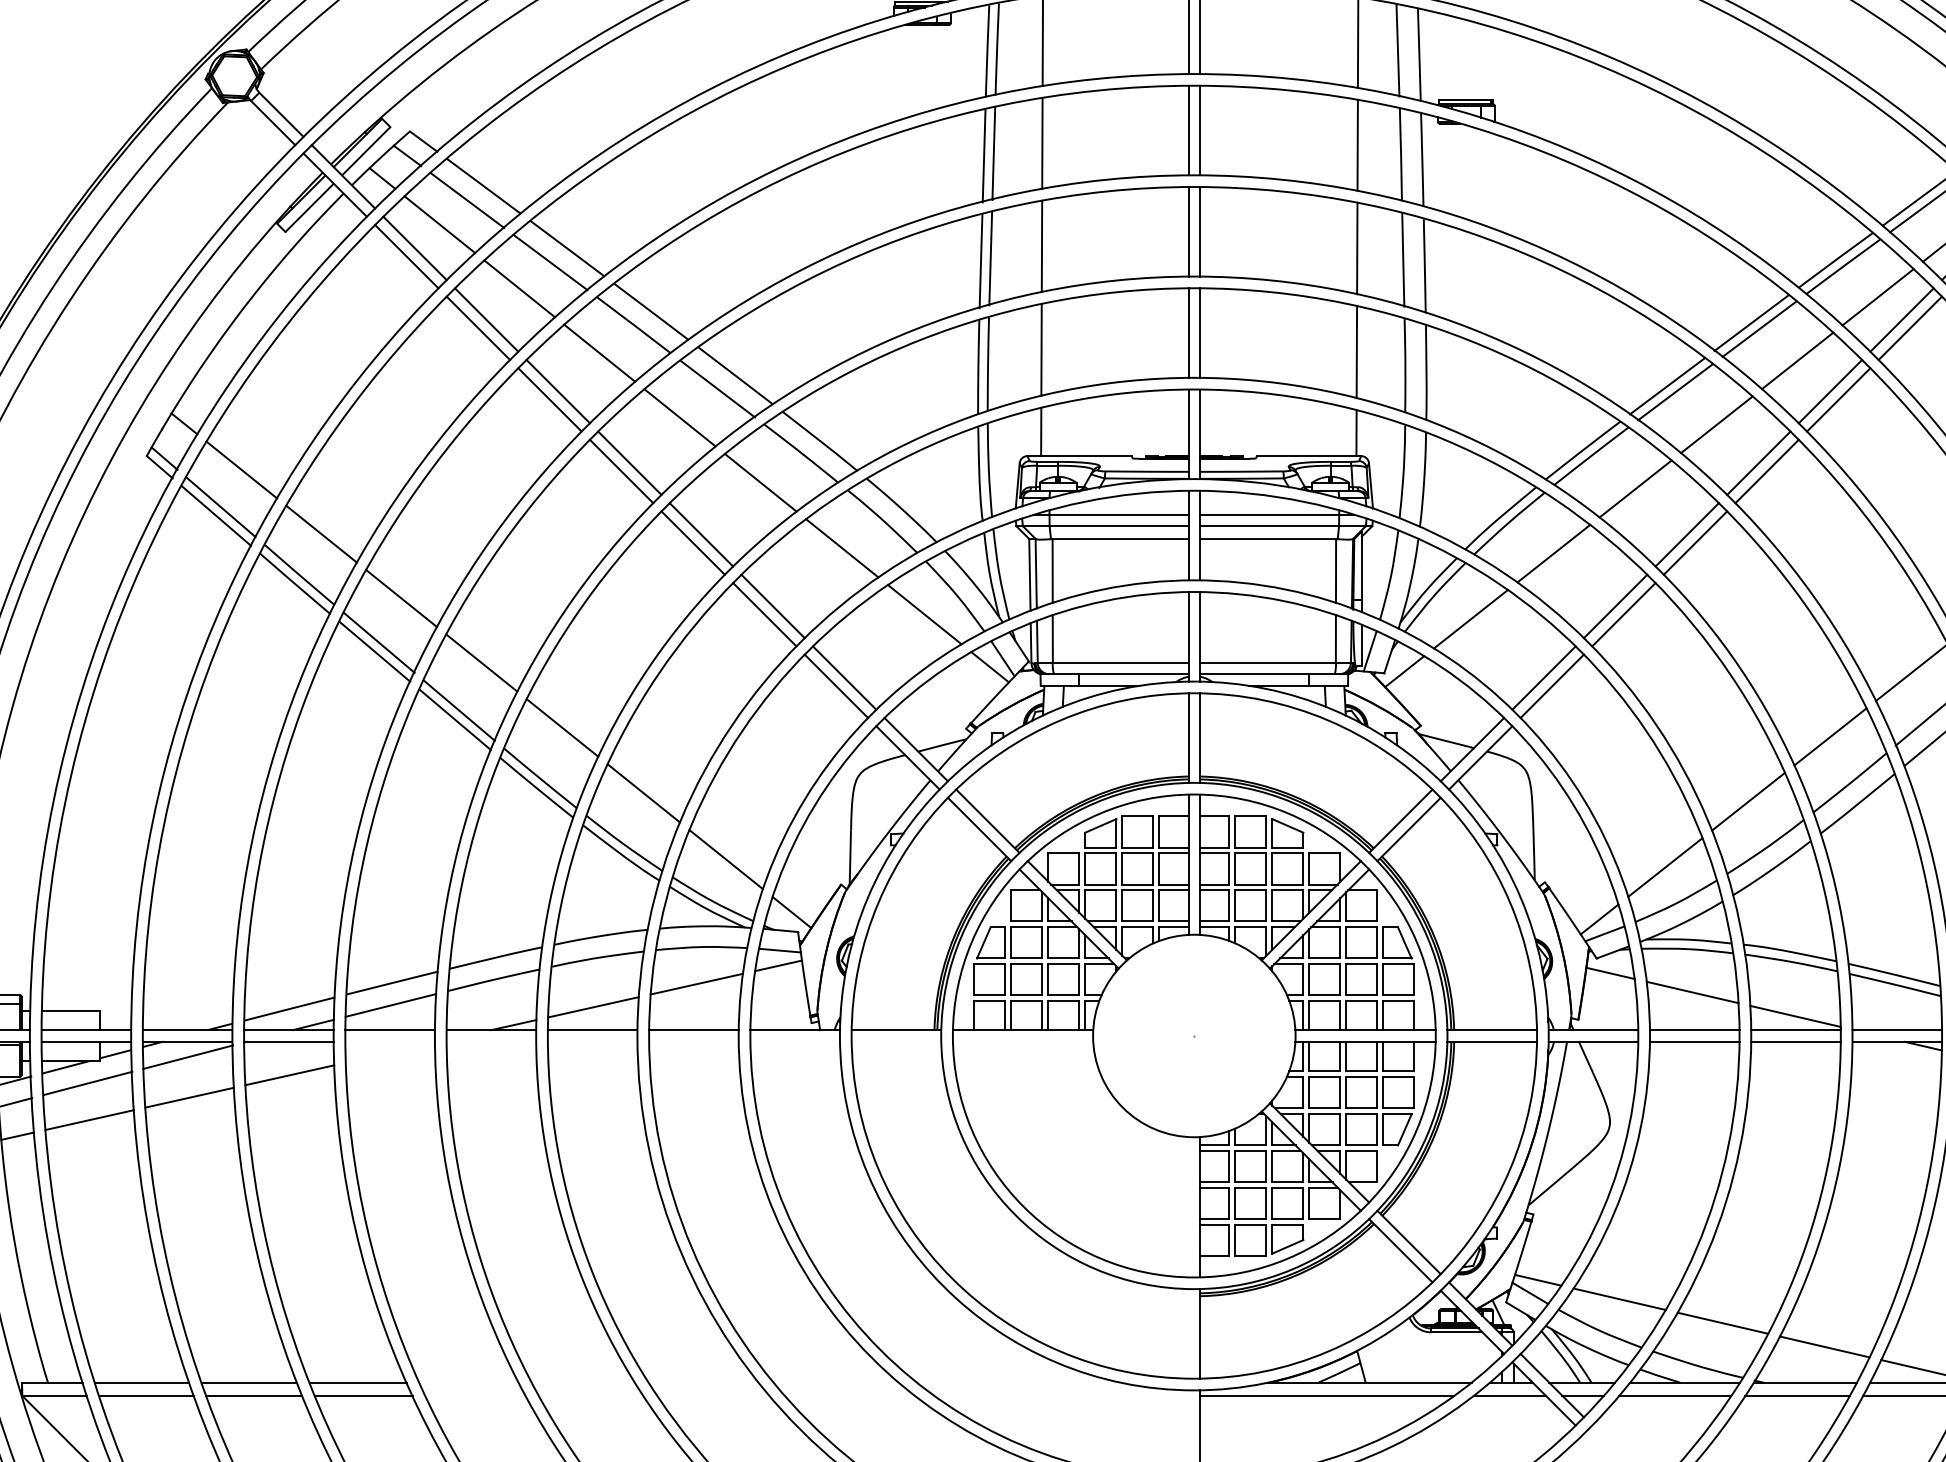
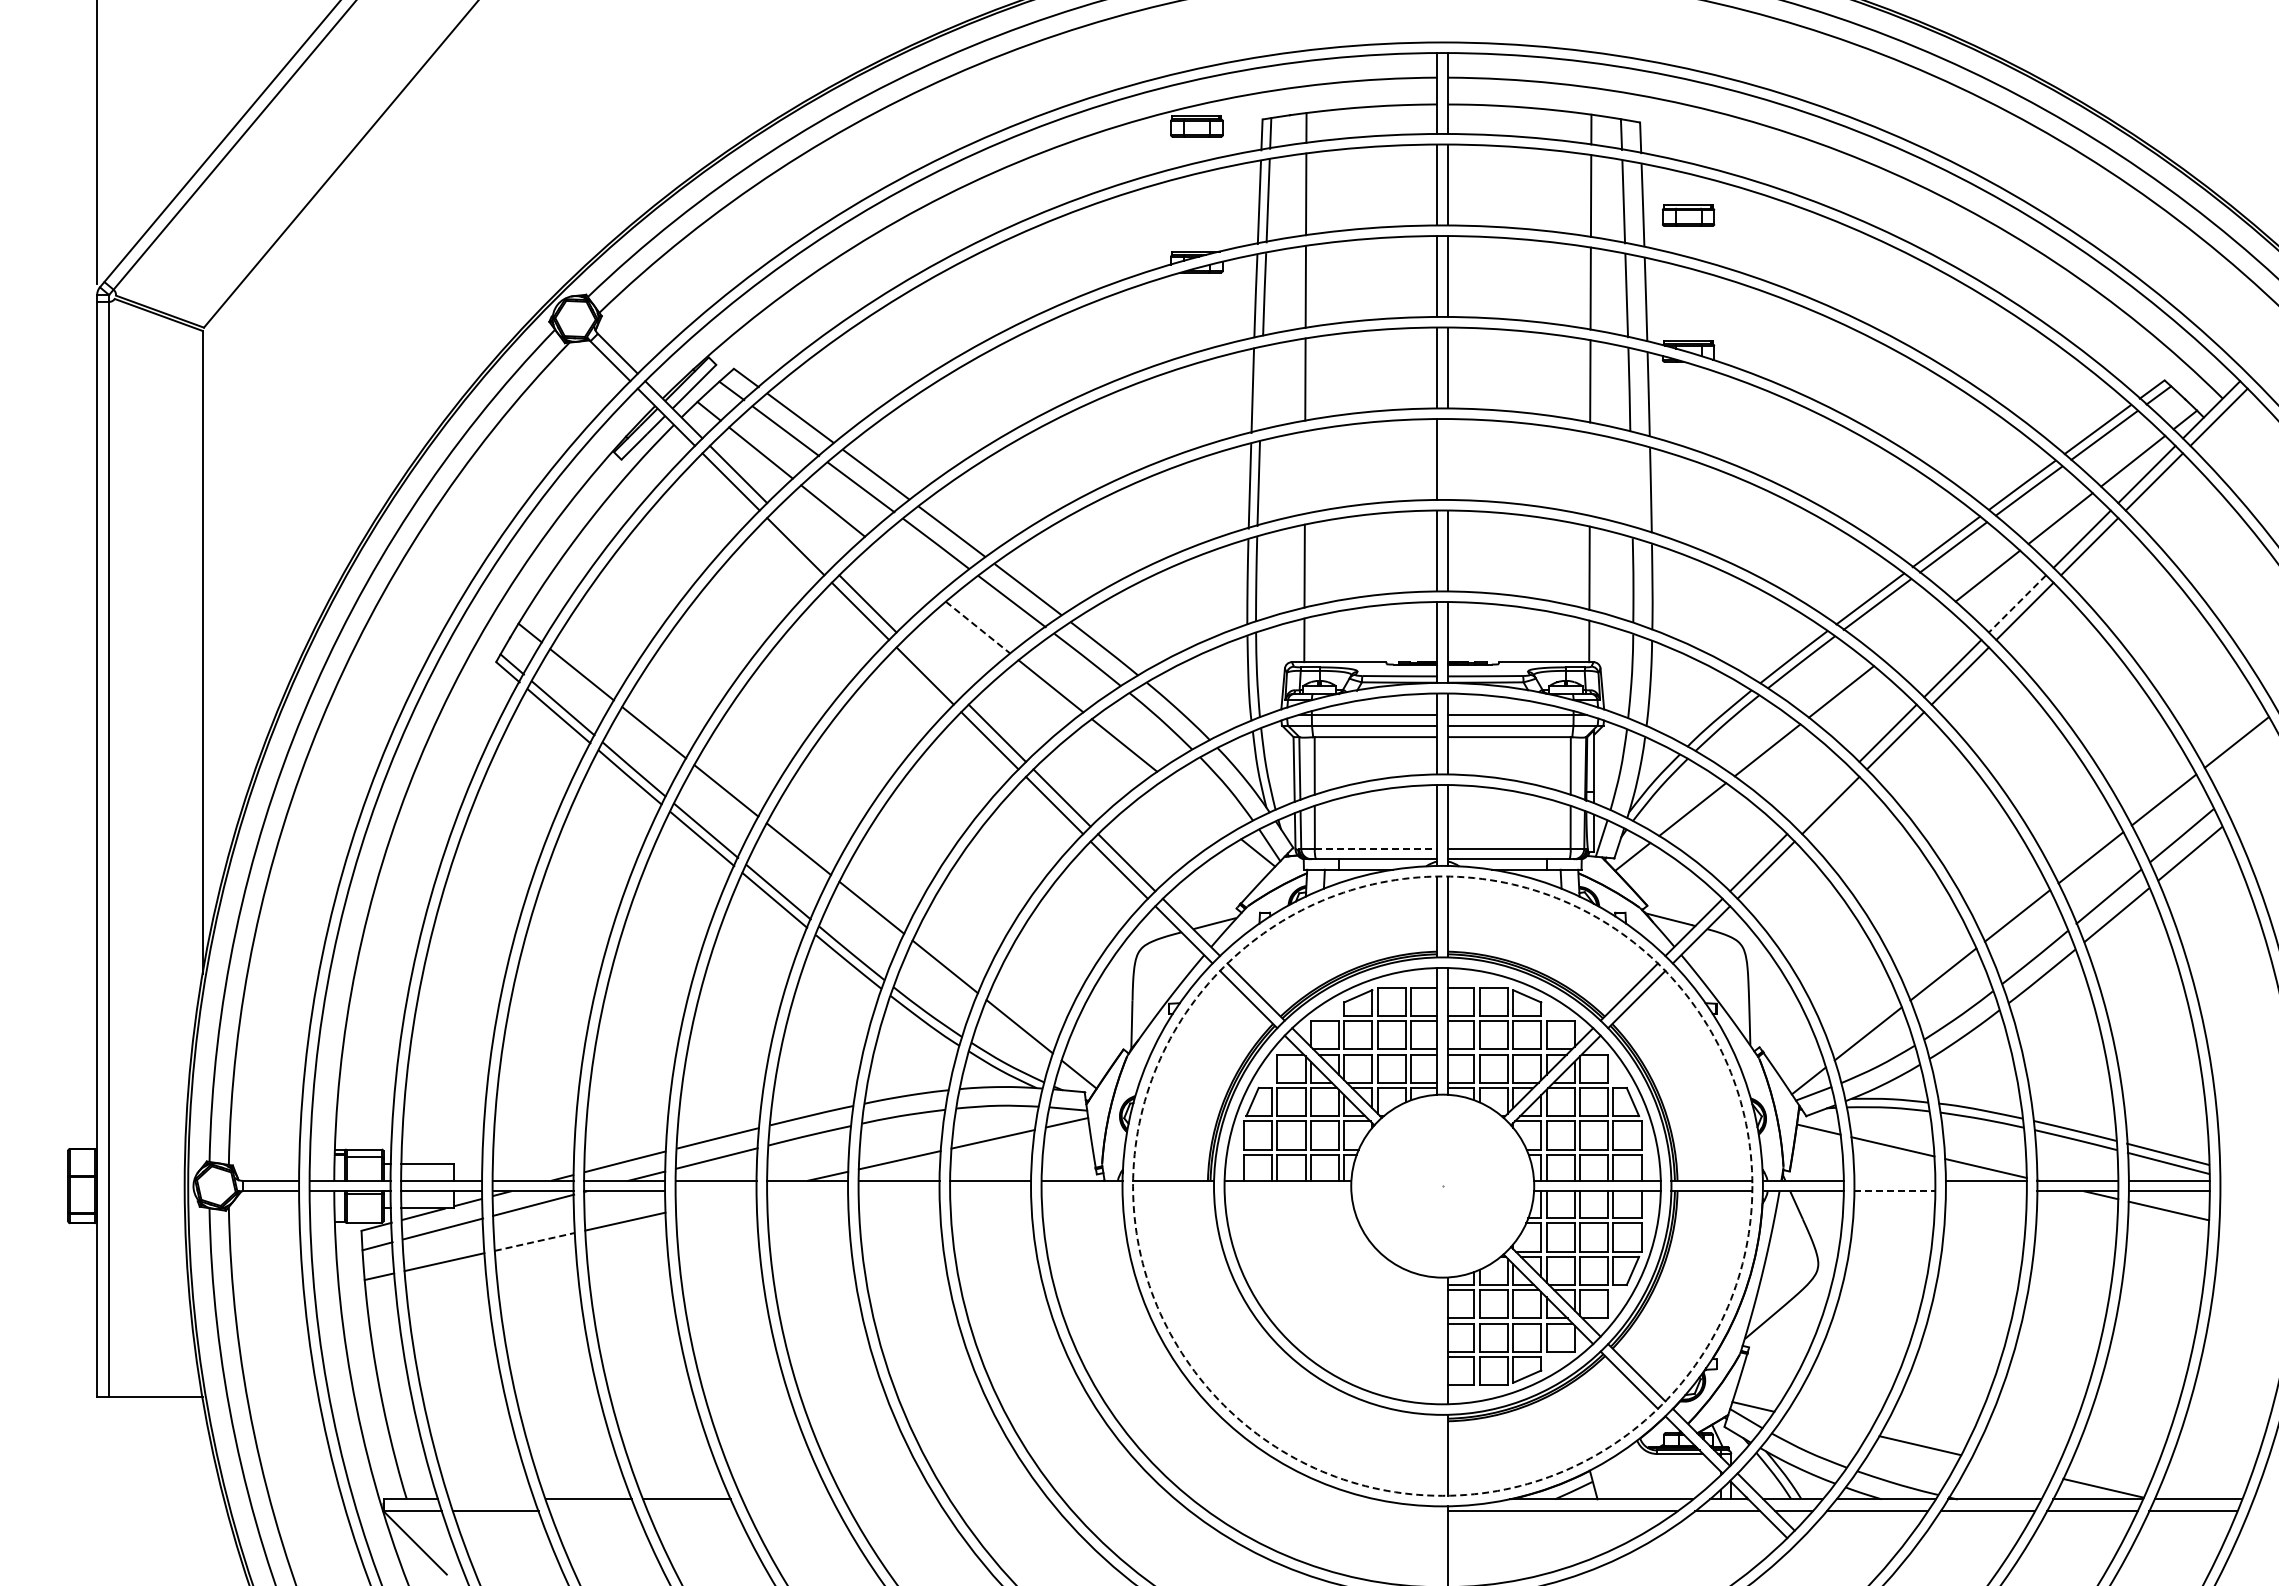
line: (993, 153) -> (1261, 388), removed
line: (1200, 231) -> (1448, 459), removed
line: (1041, 246) -> (1304, 472), removed
line: (1356, 248) -> (1589, 474), removed
line: (1403, 259) -> (1631, 484), removed
line: (485, 319) -> (802, 538), removed
line: (599, 352) -> (905, 568), removed
line: (1830, 392) -> (2017, 604), solid -> dashed
line: (680, 417) -> (978, 627), solid -> dashed
line: (1716, 424) -> (1914, 633), removed
line: (629, 463) -> (932, 668), removed
line: (1615, 605) -> (1823, 797), removed
line: (924, 614) -> (1198, 805), removed
line: (1121, 662) -> (1376, 848), solid -> dashed
line: (1694, 1029) -> (1894, 1180), removed
circle: (1194, 1035) -> (1442, 1185), solid -> dashed
line: (1695, 1041) -> (1895, 1191), solid -> dashed
line: (1795, 1041) -> (1985, 1191), removed
line: (189, 1097) -> (534, 1241), solid -> dashed
line: (1619, 1298) -> (1826, 1423), removed
line: (1823, 1346) -> (2011, 1466), removed
line: (141, 1382) -> (491, 1499), removed
line: (254, 1396) -> (593, 1511), removed
line: (364, 1396) -> (692, 1511), removed

